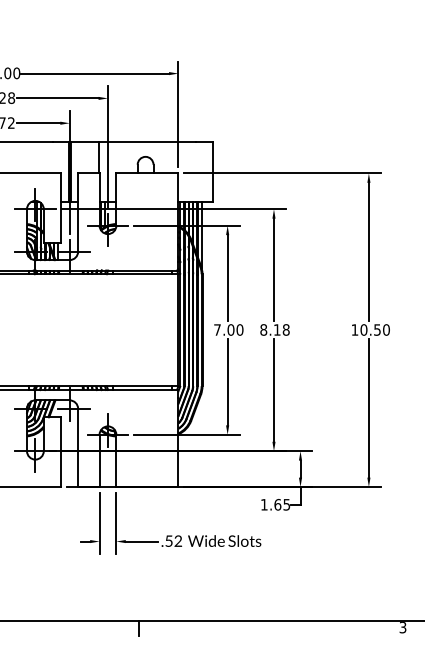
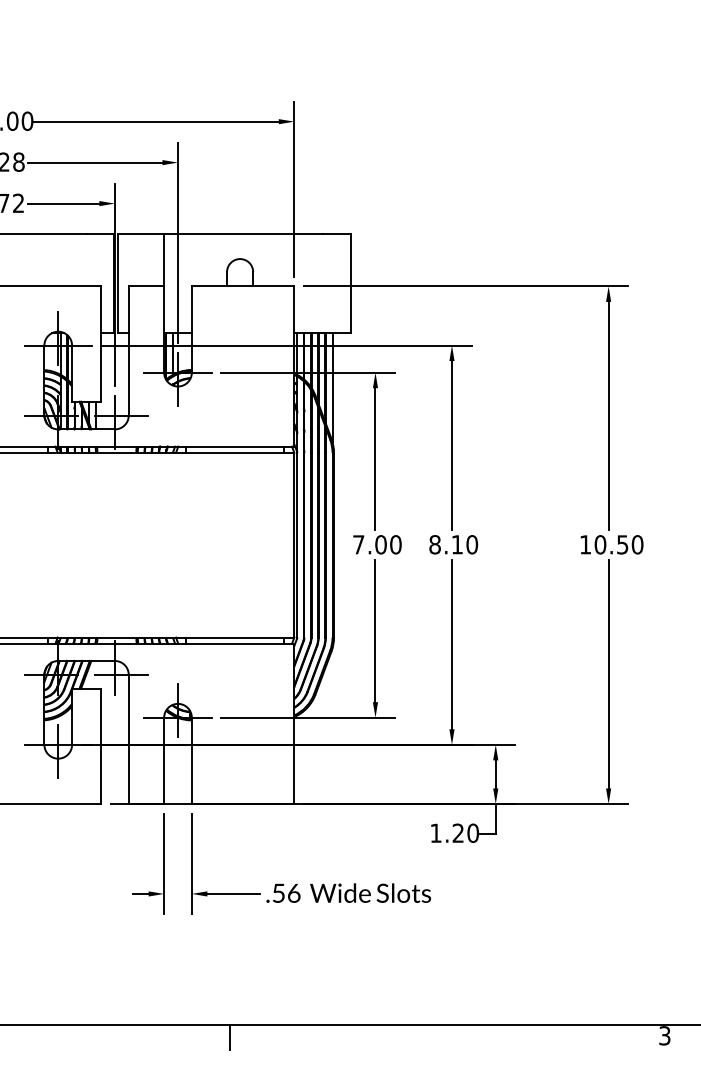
text: (285, 329) -> (470, 543), 8.18 -> 8.10
text: (282, 504) -> (466, 832), 1.65 -> 1.20
text: (178, 540) -> (294, 892), .52 -> .56

